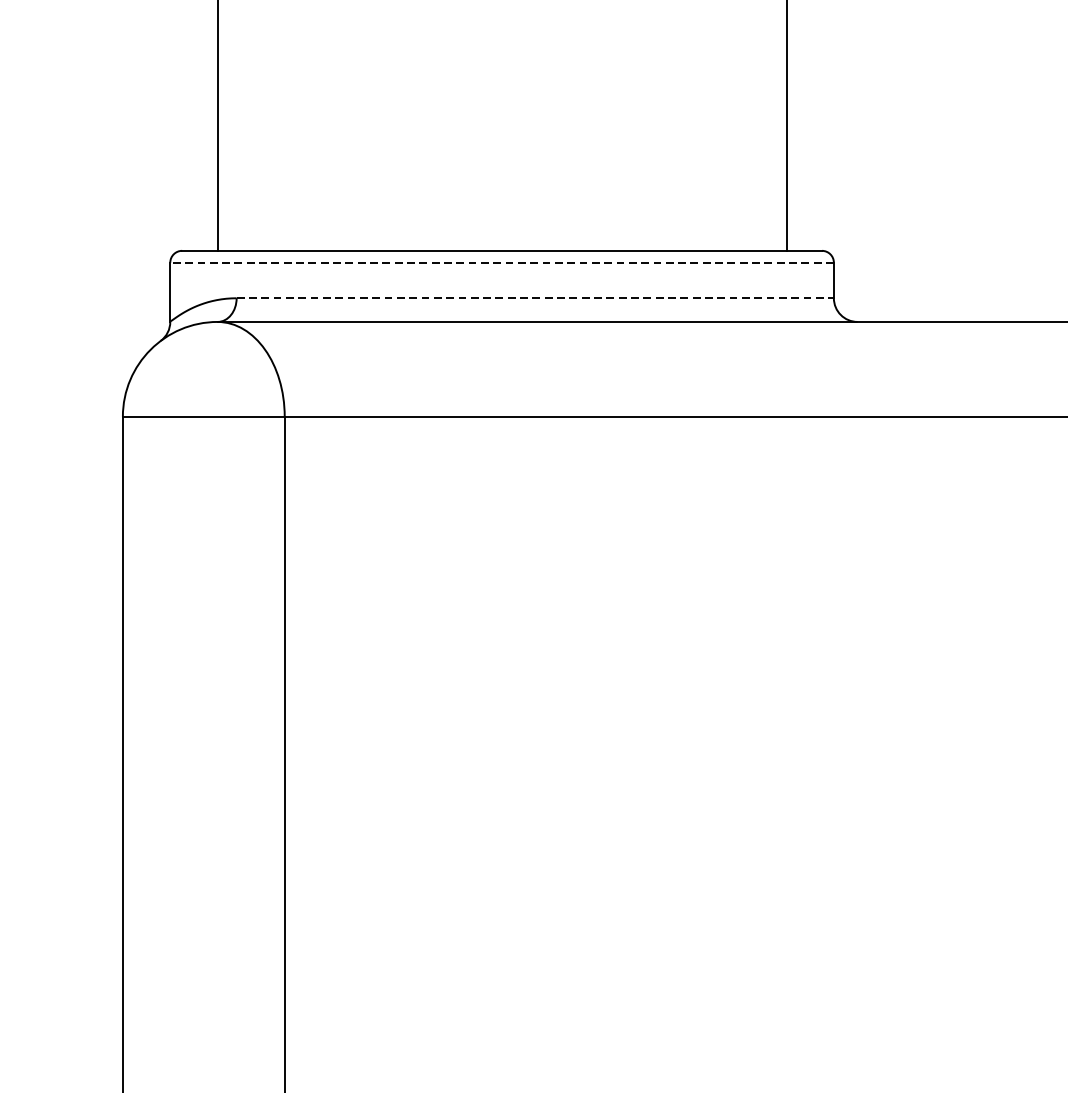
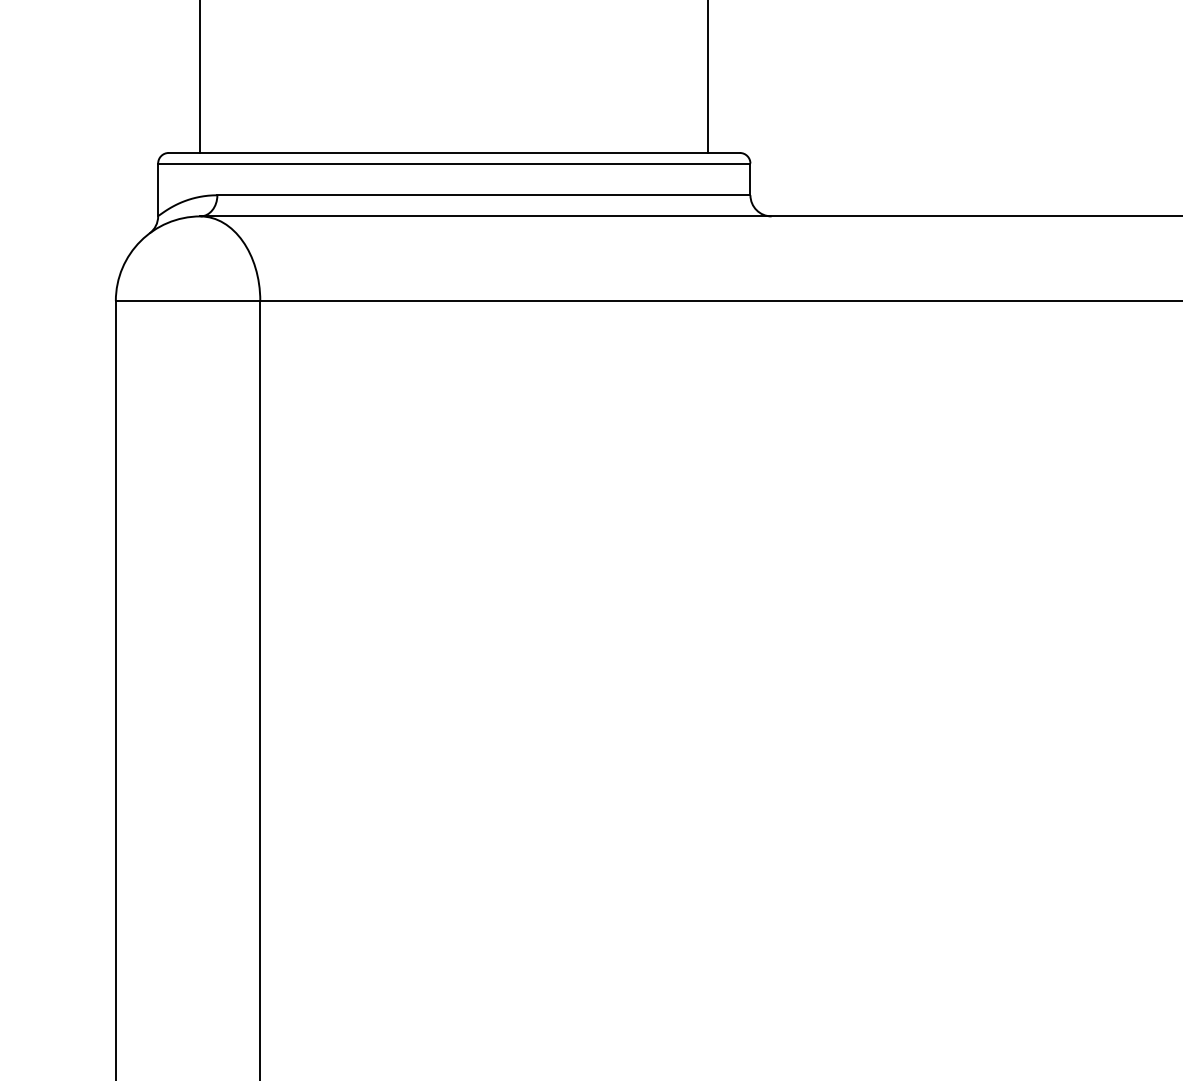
line: (501, 262) -> (453, 163), dashed -> solid
line: (534, 298) -> (483, 195), dashed -> solid

